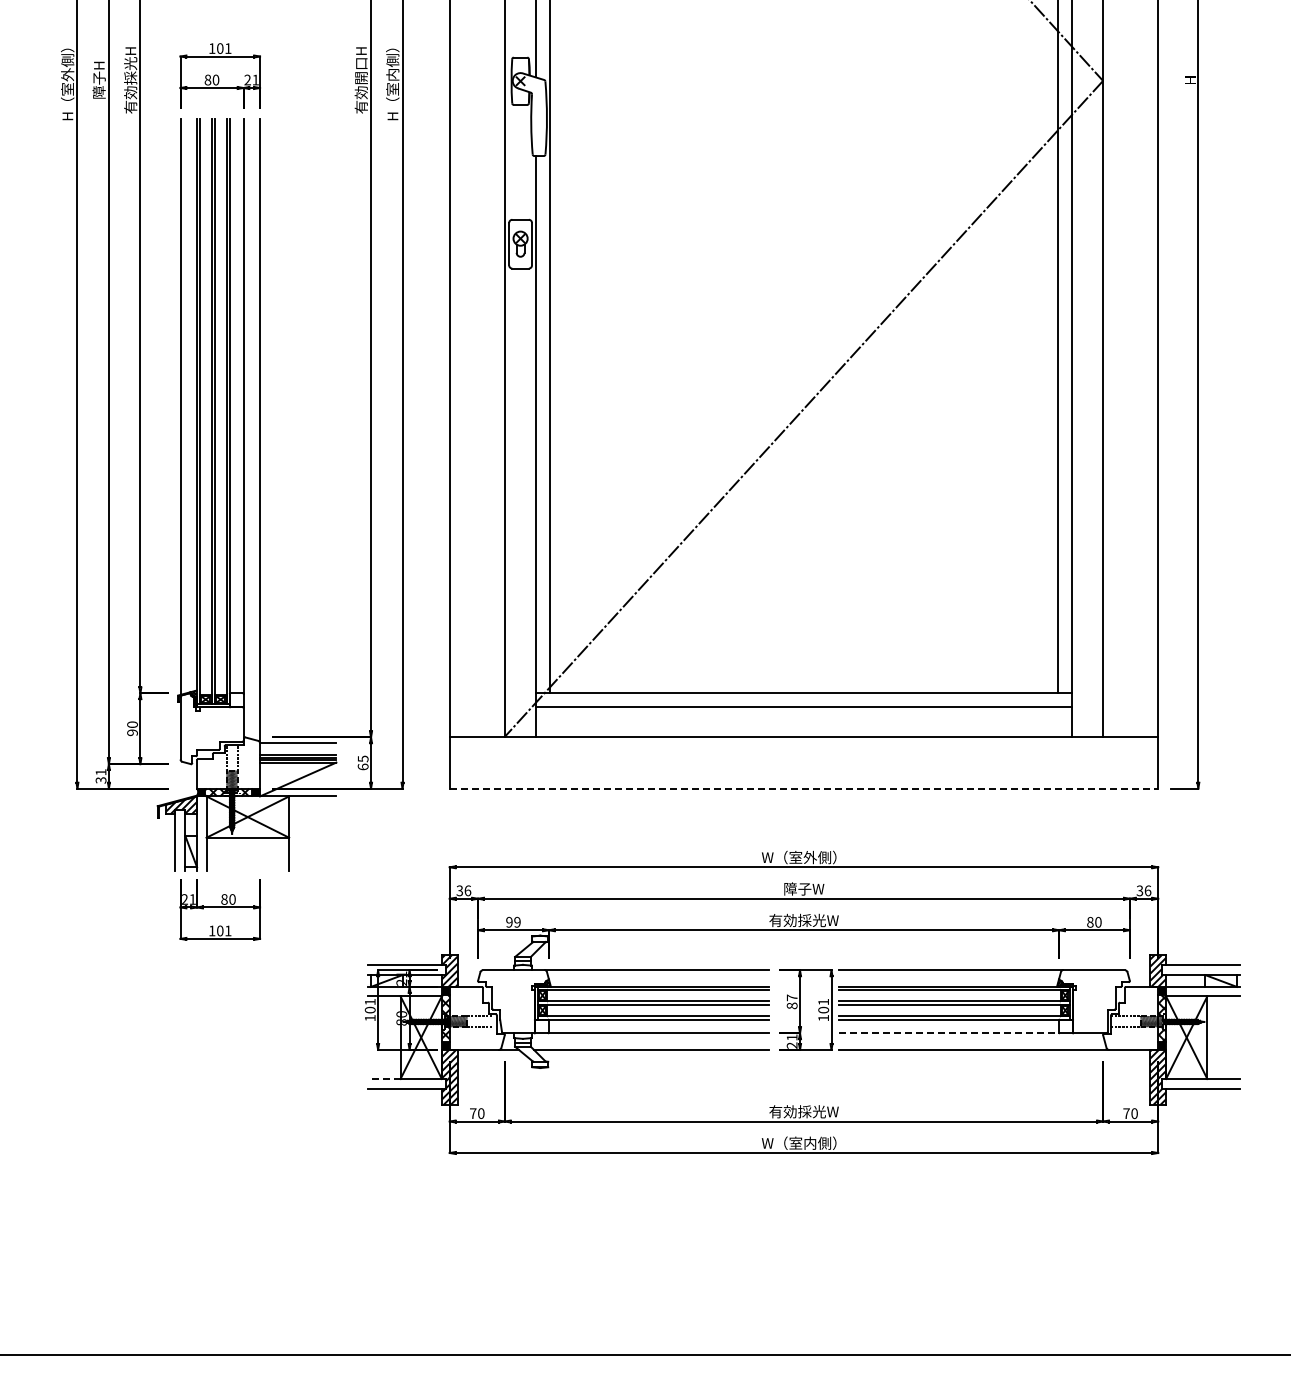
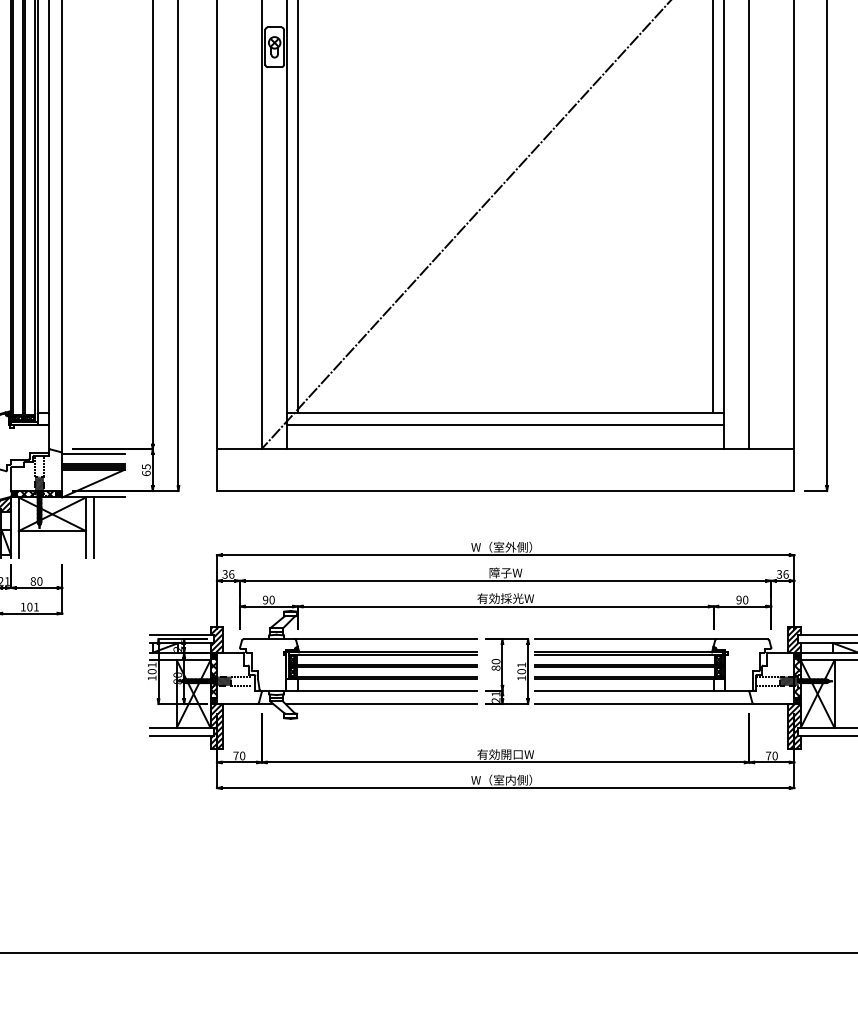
line: (804, 788) -> (506, 490), dashed -> solid
line: (299, 833) -> (94, 527), added
text: (517, 922) -> (272, 600), 99 -> 90
text: (1090, 922) -> (739, 600), 80 -> 90
text: (791, 997) -> (495, 661), 87 -> 80
line: (950, 1033) -> (625, 690), dashed -> solid
line: (384, 1079) -> (163, 728), dashed -> solid
text: (811, 1111) -> (511, 754), 有効採光W -> 有効開口W

